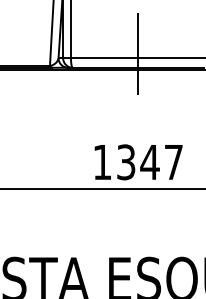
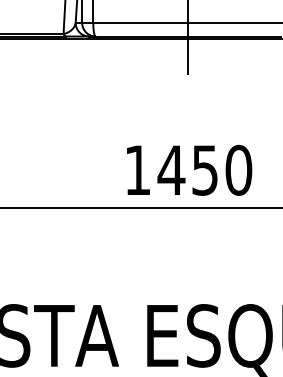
text: (149, 162) -> (204, 170), 1347 -> 1450

